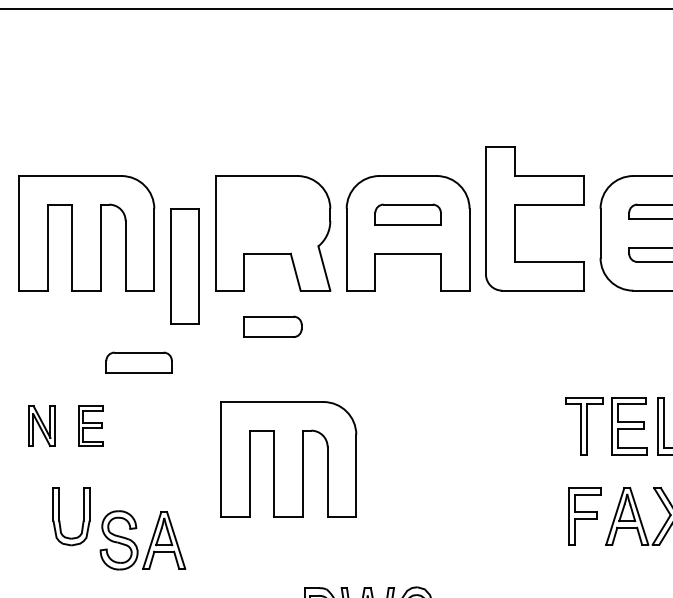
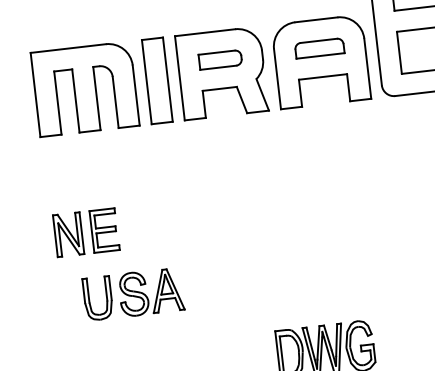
part: (184, 266) -> (157, 81), moved
part: (272, 326) -> (220, 59), moved
part: (138, 362) -> (134, 179), removed
part: (41, 425) -> (68, 234), size x1.43
part: (90, 426) -> (104, 230), size x1.43
part: (288, 459) -> (252, 238), removed
part: (136, 544) -> (146, 295), moved

